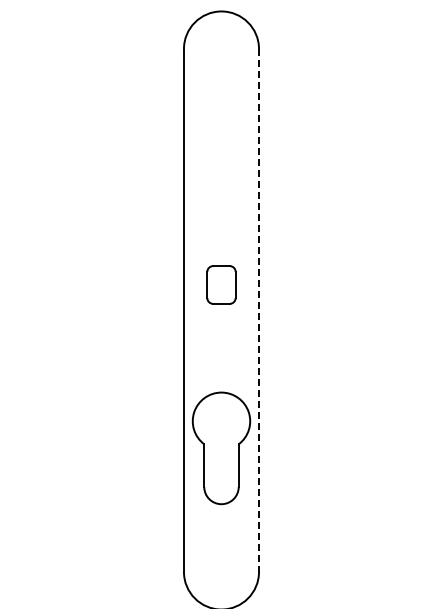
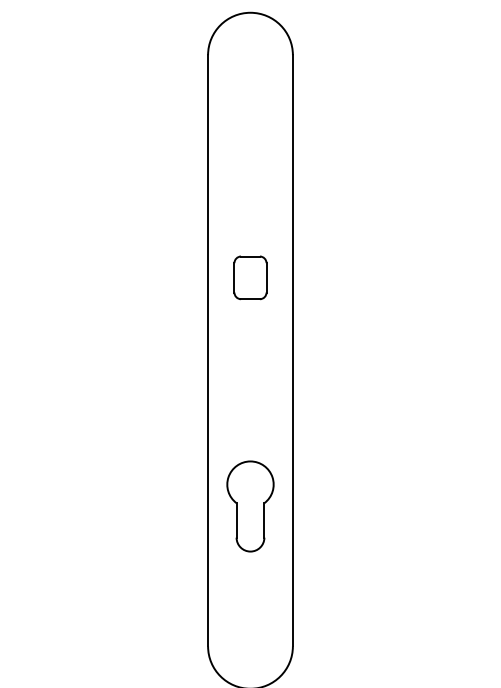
part: (221, 284) -> (250, 277), moved
line: (259, 310) -> (293, 350), dashed -> solid
part: (221, 447) -> (250, 505), size x0.71

